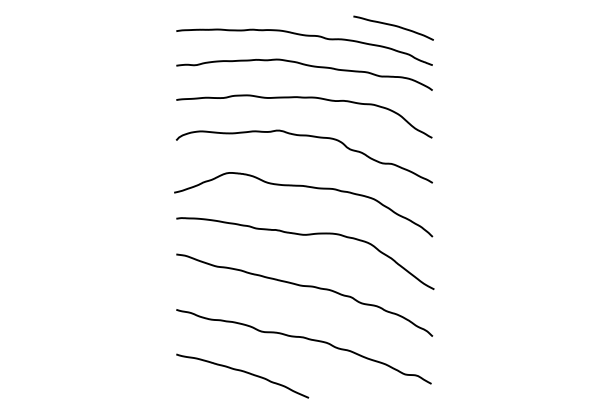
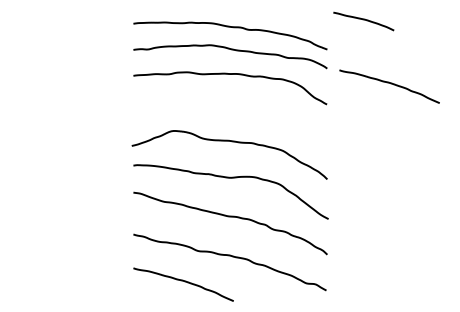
curve: (393, 26) -> (363, 20), moved
curve: (516, 111) -> (390, 84), added
curve: (311, 137) -> (235, 104), removed

